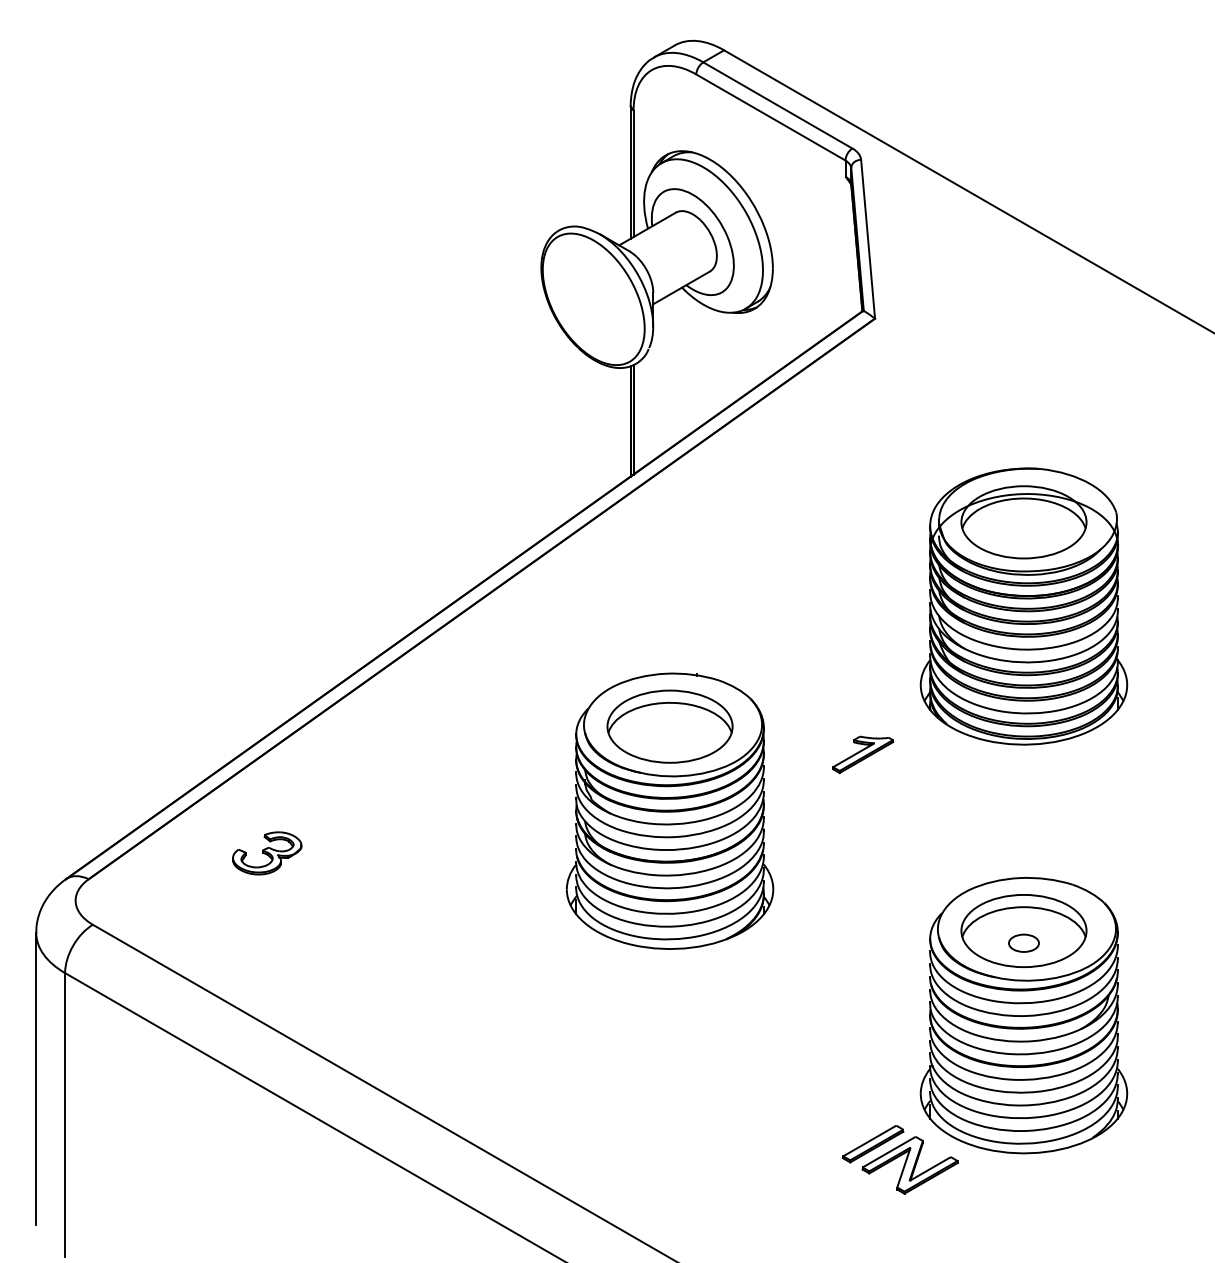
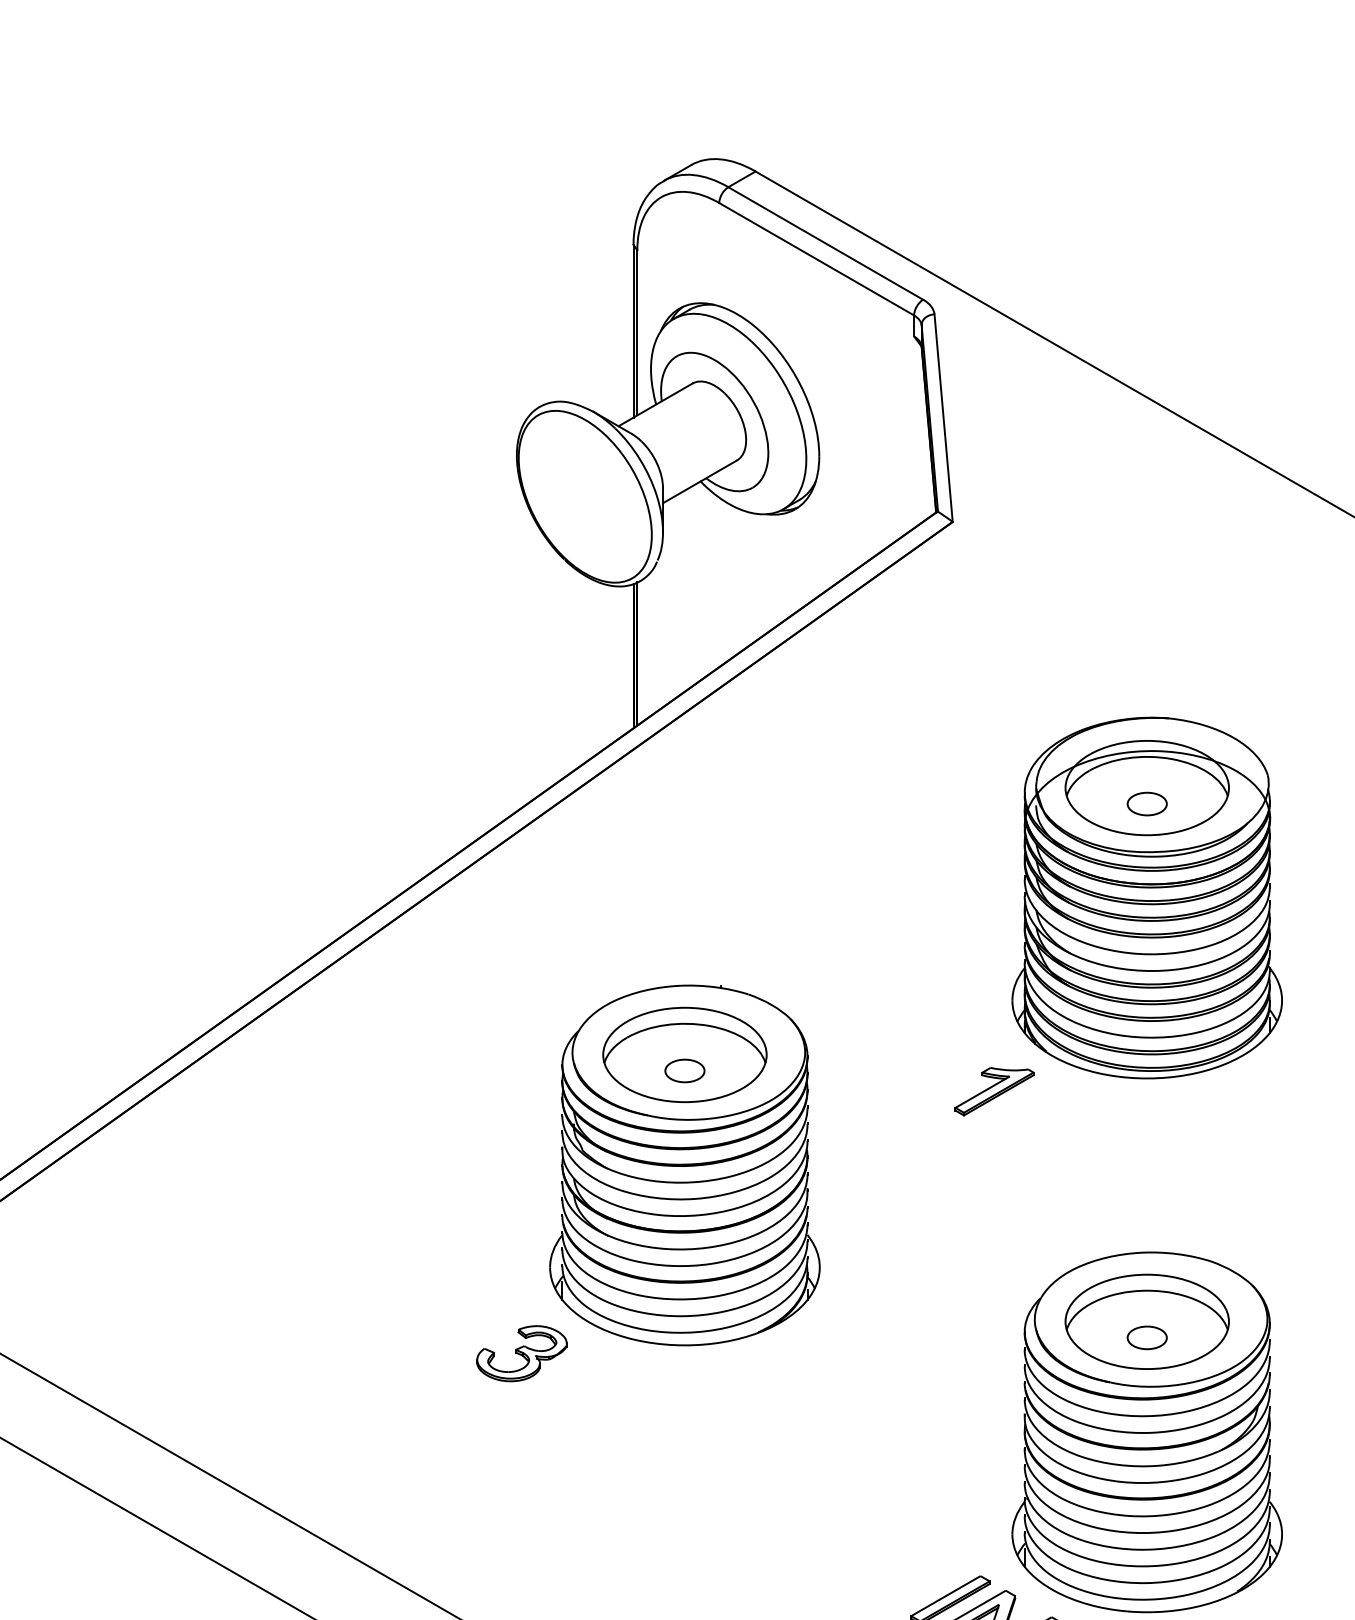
part: (1023, 534) -> (1146, 803), added
part: (669, 738) -> (684, 1070), added
part: (862, 754) -> (993, 1091), moved
part: (267, 853) -> (522, 1353), moved

